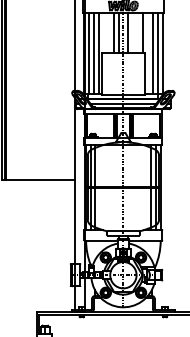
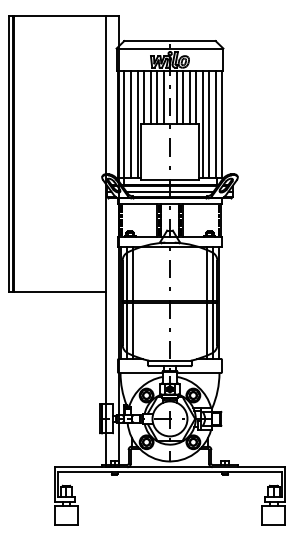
line: (104, 32) -> (144, 97), added
line: (108, 32) -> (150, 97), added
line: (133, 32) -> (183, 97), added
line: (138, 32) -> (189, 97), added
line: (147, 53) -> (202, 124), added

